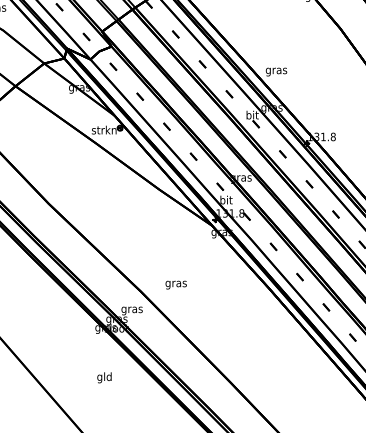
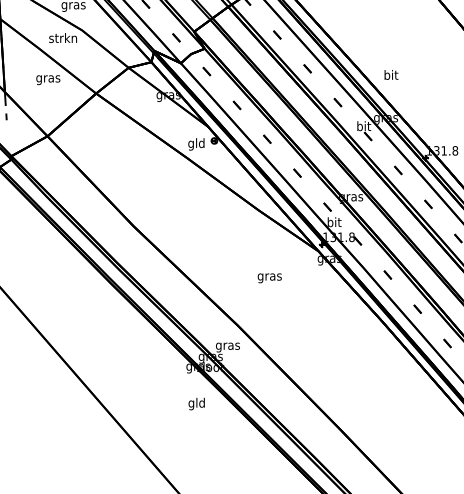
text: (276, 71) -> (391, 76), gras -> bit
text: (104, 131) -> (196, 144), strkn -> gld
text: (175, 285) -> (269, 278), moved
text: (104, 377) -> (196, 403), moved

